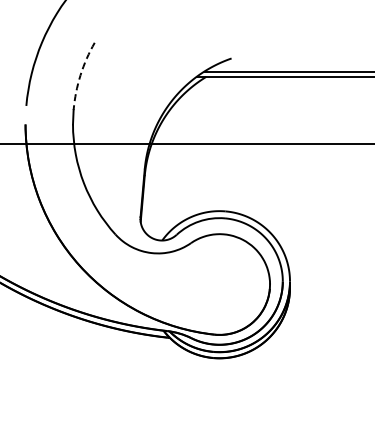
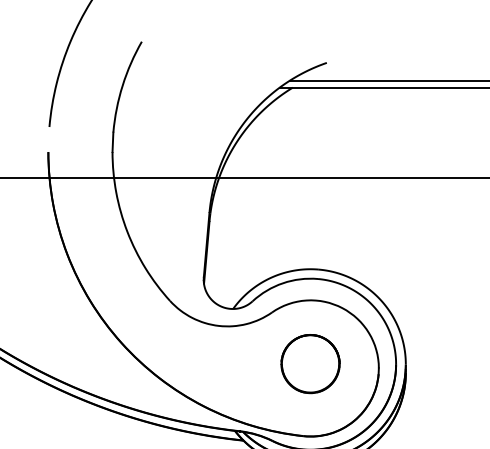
arc: (80, 75) -> (122, 85), dashed -> solid
part: (219, 280) -> (310, 362), added

